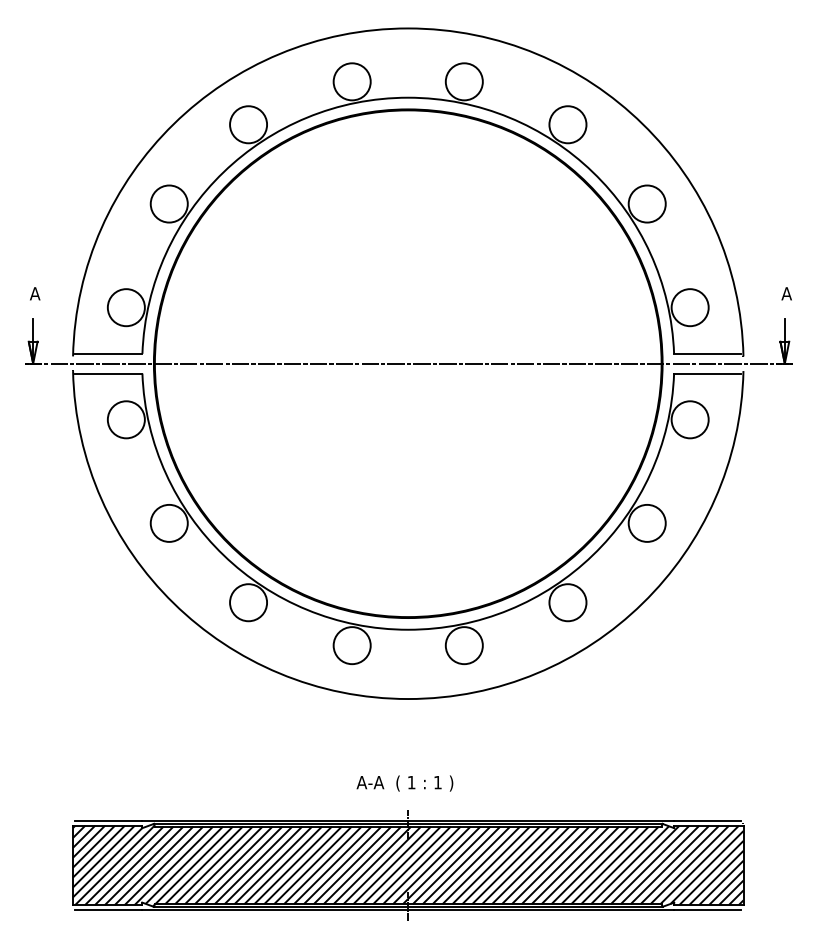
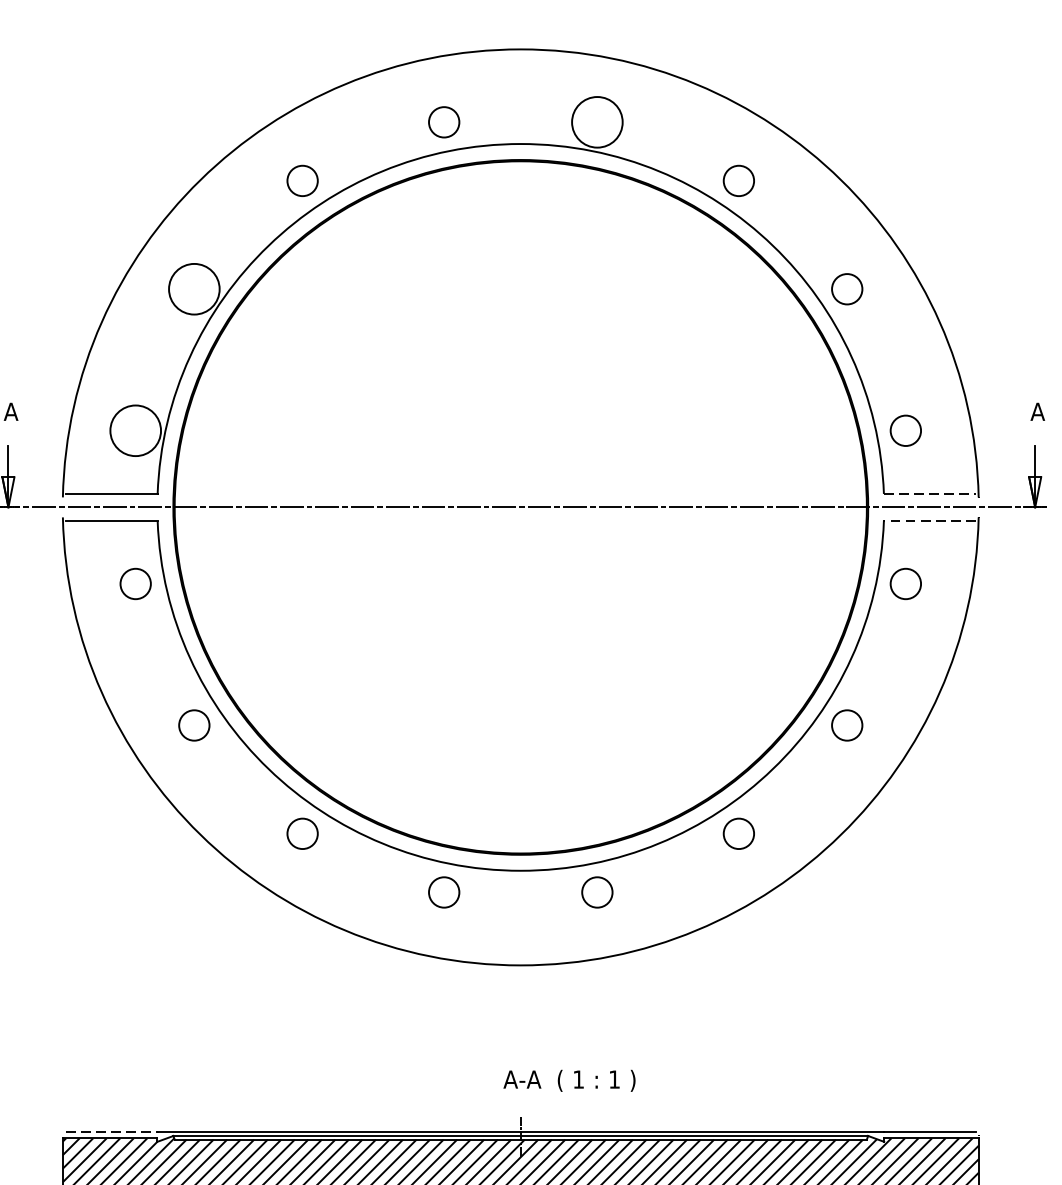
circle: (351, 81) -> (443, 121), size x0.6
circle: (248, 124) -> (302, 180), size x0.6
circle: (567, 124) -> (738, 180), size x0.6
circle: (646, 203) -> (846, 288), size x0.6
circle: (689, 307) -> (904, 430), size x0.6
line: (707, 353) -> (929, 493), solid -> dashed
line: (707, 373) -> (929, 520), solid -> dashed
circle: (125, 419) -> (134, 583), size x0.6
circle: (689, 419) -> (904, 583), size x0.6
circle: (168, 522) -> (193, 724), size x0.6
circle: (646, 522) -> (846, 724), size x0.6
circle: (248, 602) -> (302, 833), size x0.6
circle: (567, 602) -> (738, 833), size x0.6
circle: (351, 645) -> (443, 892), size x0.6
circle: (463, 645) -> (596, 892), size x0.6
text: (404, 783) -> (568, 1080), moved
line: (108, 821) -> (111, 1132), solid -> dashed

